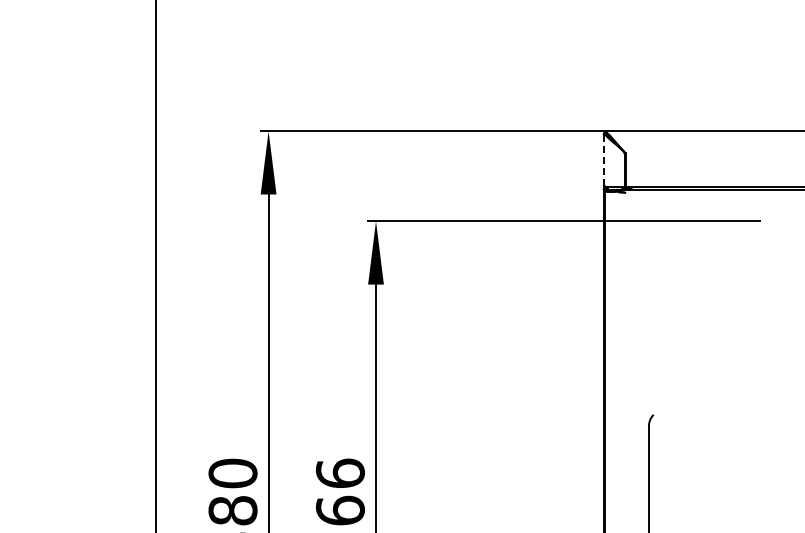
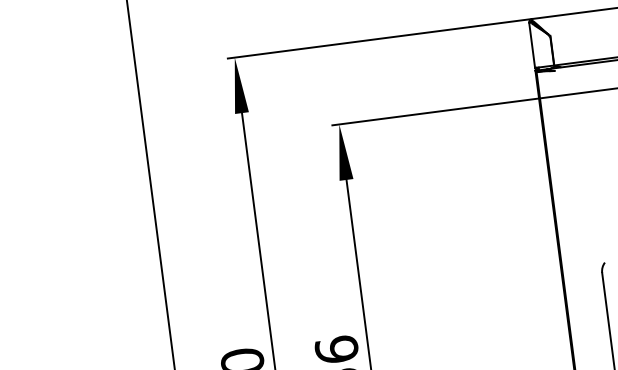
line: (603, 160) -> (532, 45), dashed -> solid

